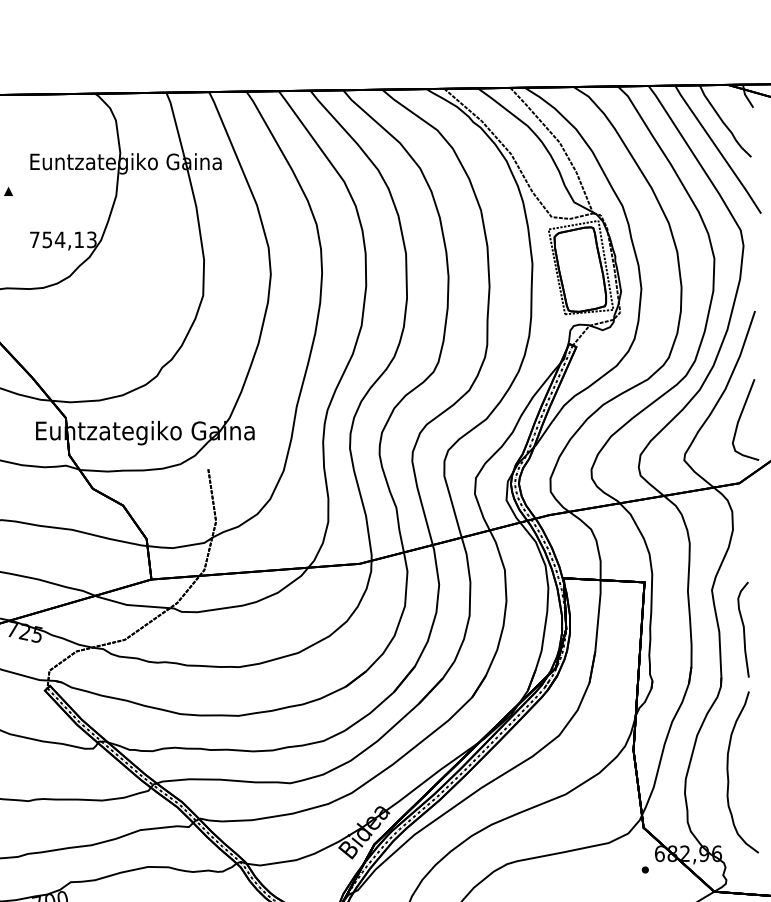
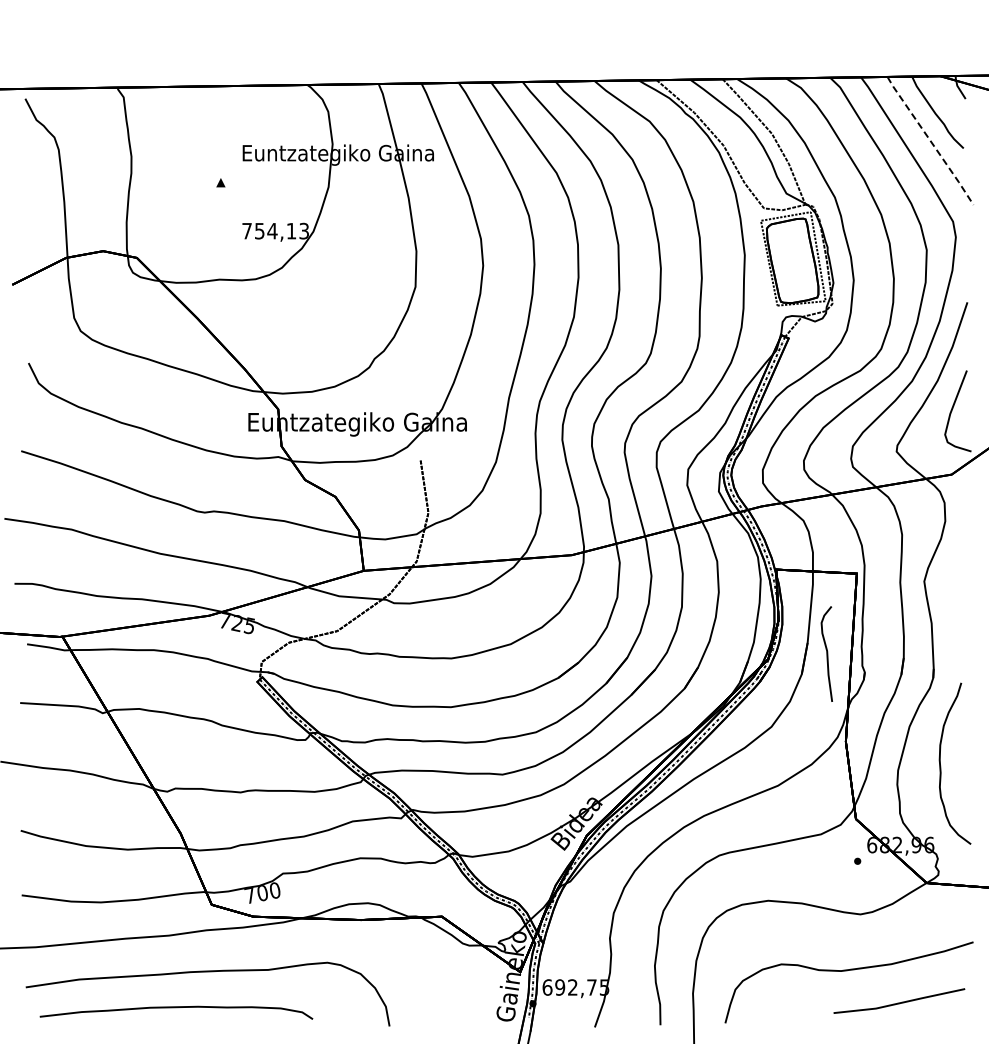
line: (718, 149) -> (930, 140), solid -> dashed
curve: (743, 629) -> (826, 653), moved

